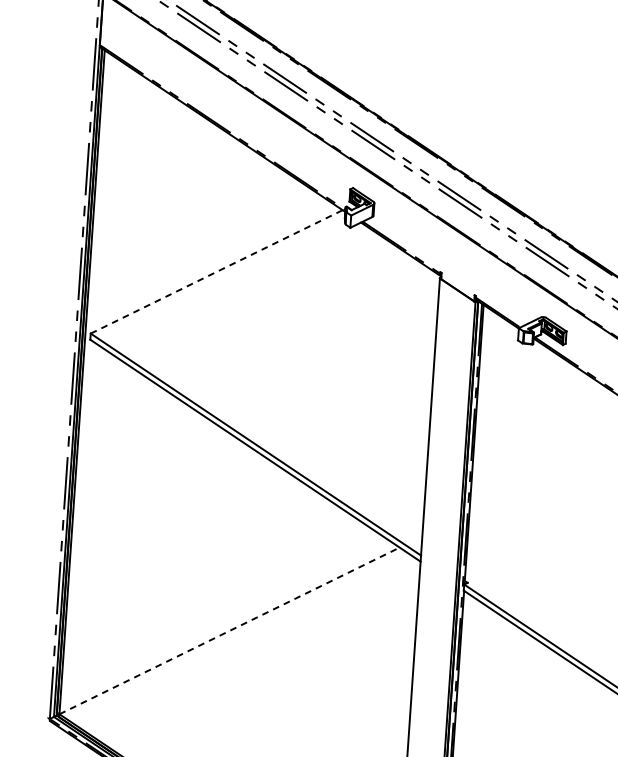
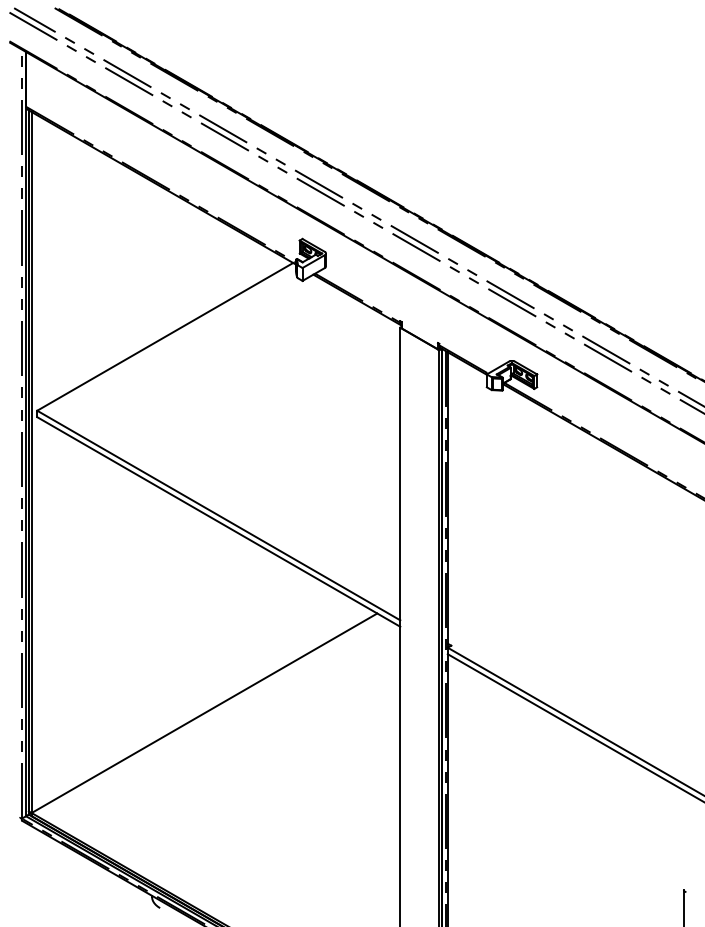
line: (216, 271) -> (165, 336), dashed -> solid
line: (229, 631) -> (204, 713), dashed -> solid

